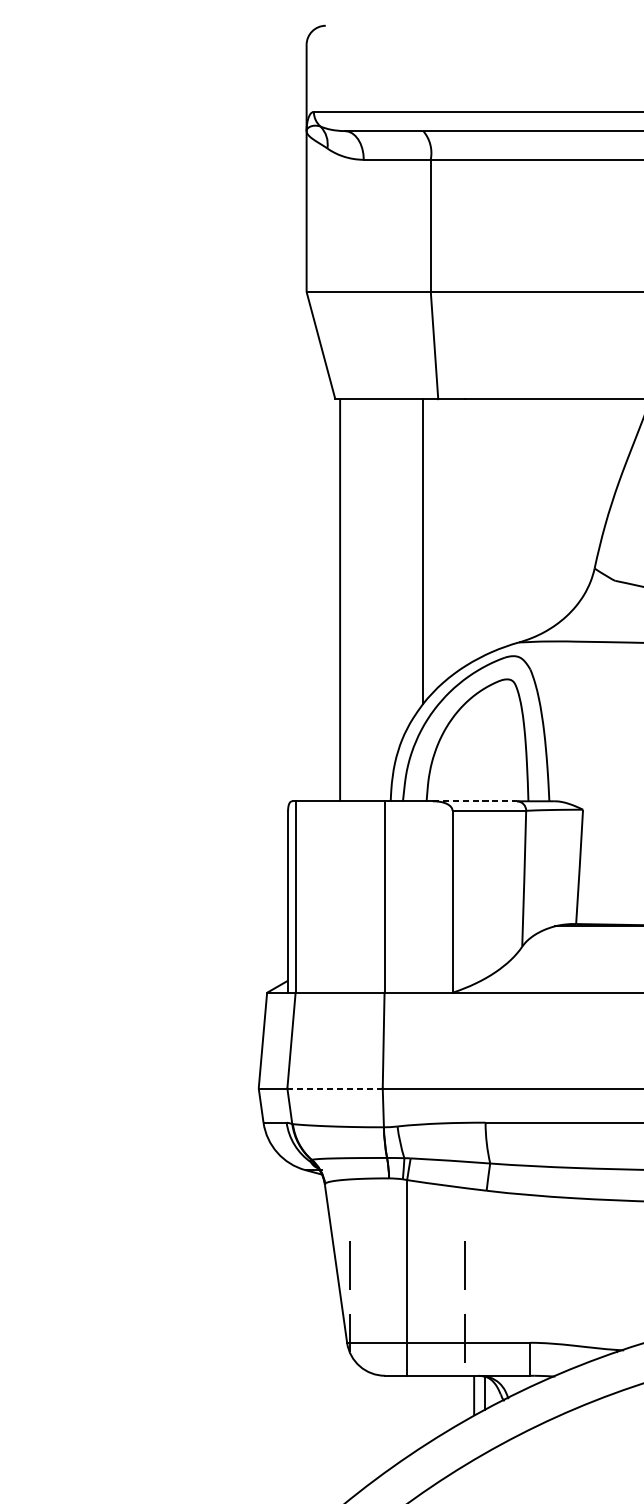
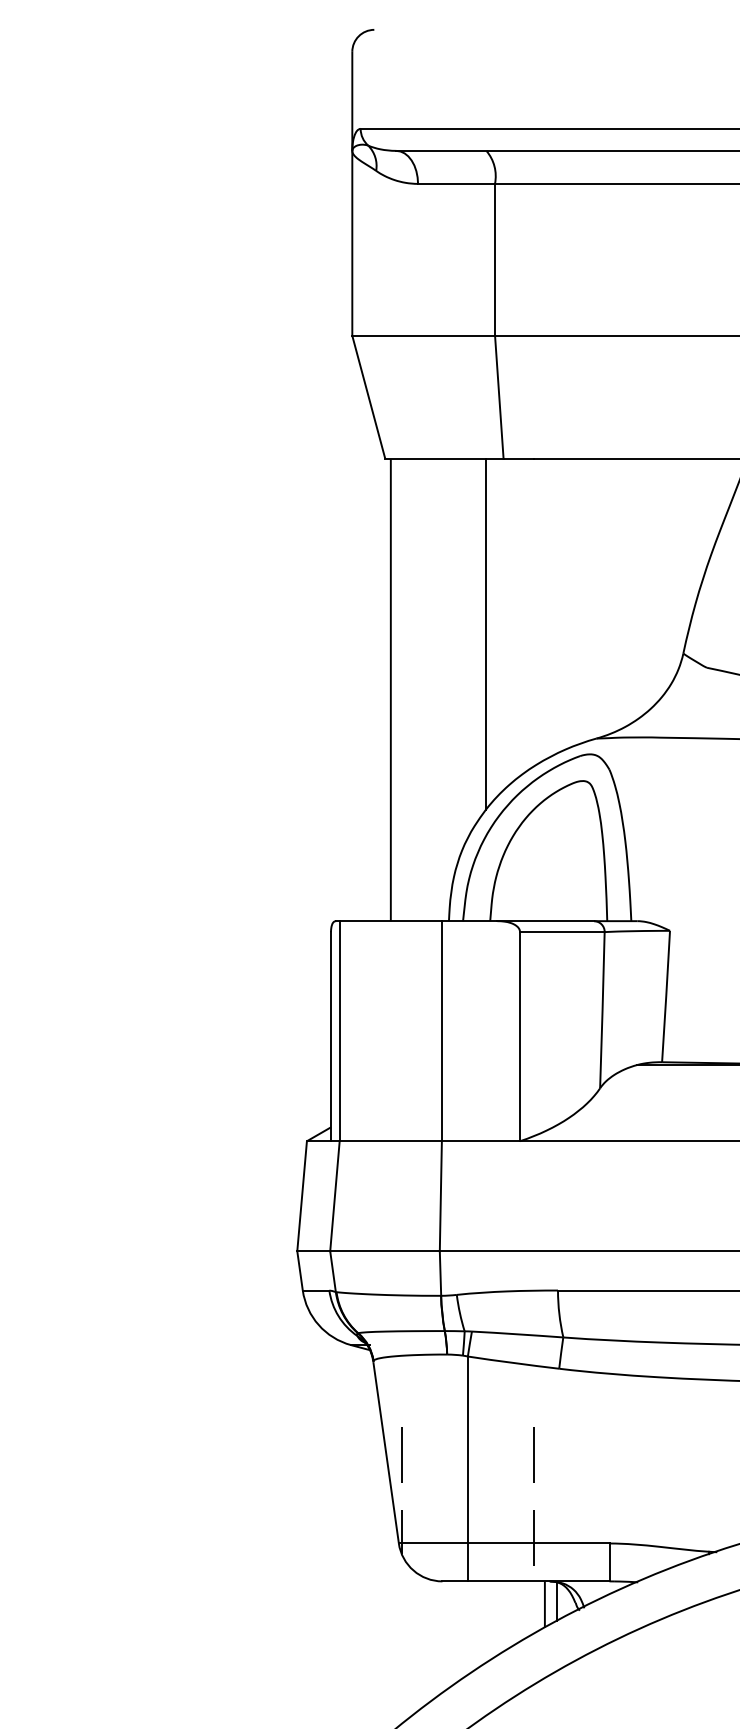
line: (475, 801) -> (546, 921), dashed -> solid
line: (335, 1088) -> (385, 1251), dashed -> solid

